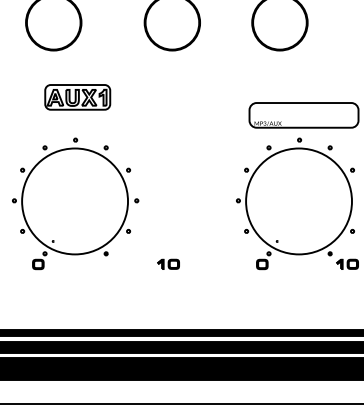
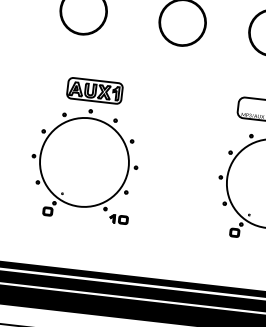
part: (77, 97) -> (94, 90), moved
part: (168, 263) -> (119, 218), moved

